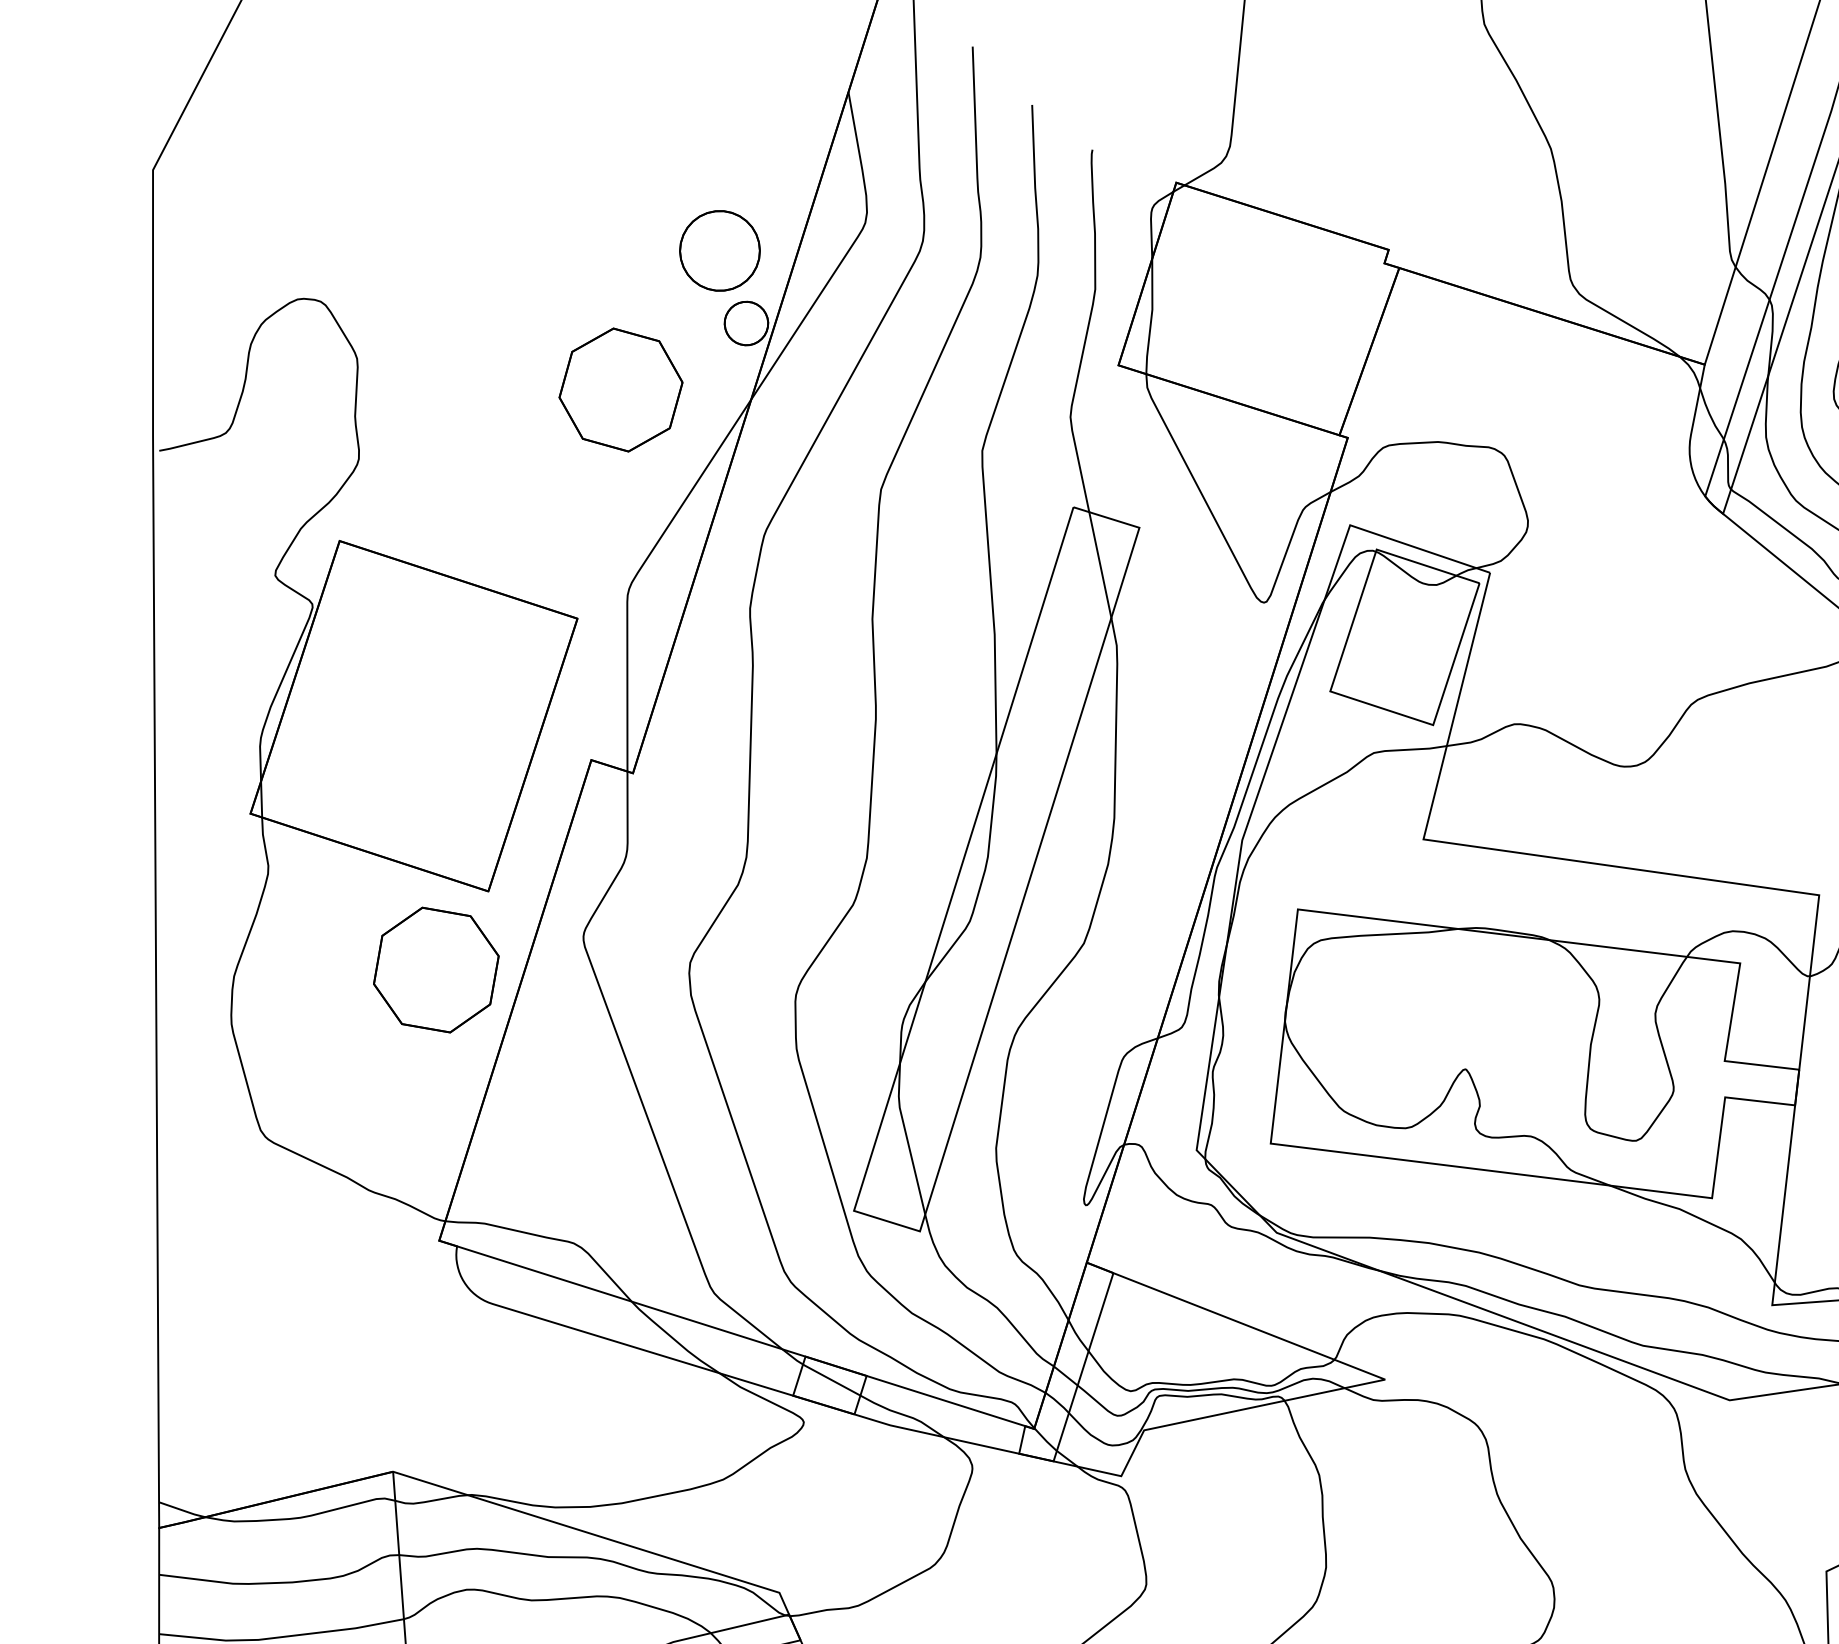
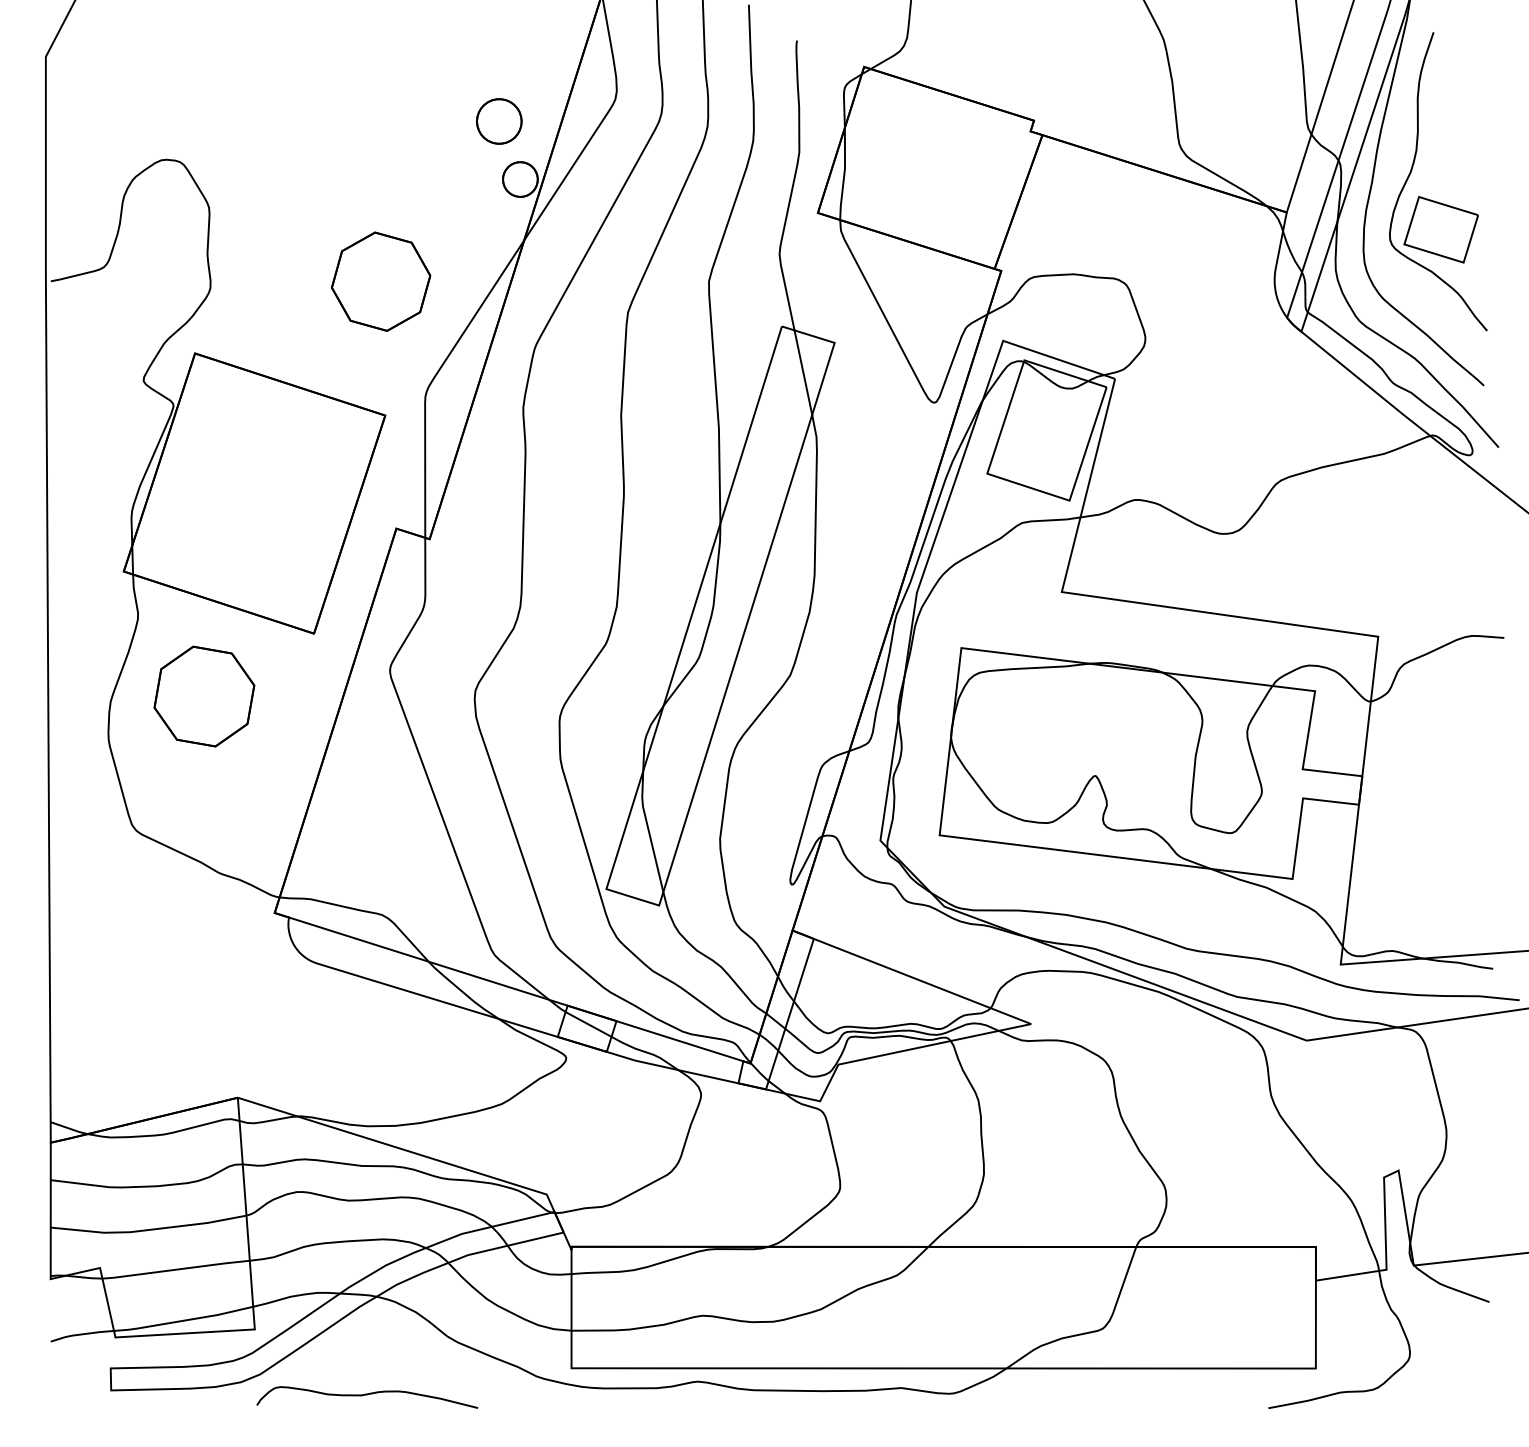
part: (720, 250) -> (499, 121), size x0.7
part: (621, 389) -> (381, 281), moved
part: (436, 969) -> (204, 696), moved

